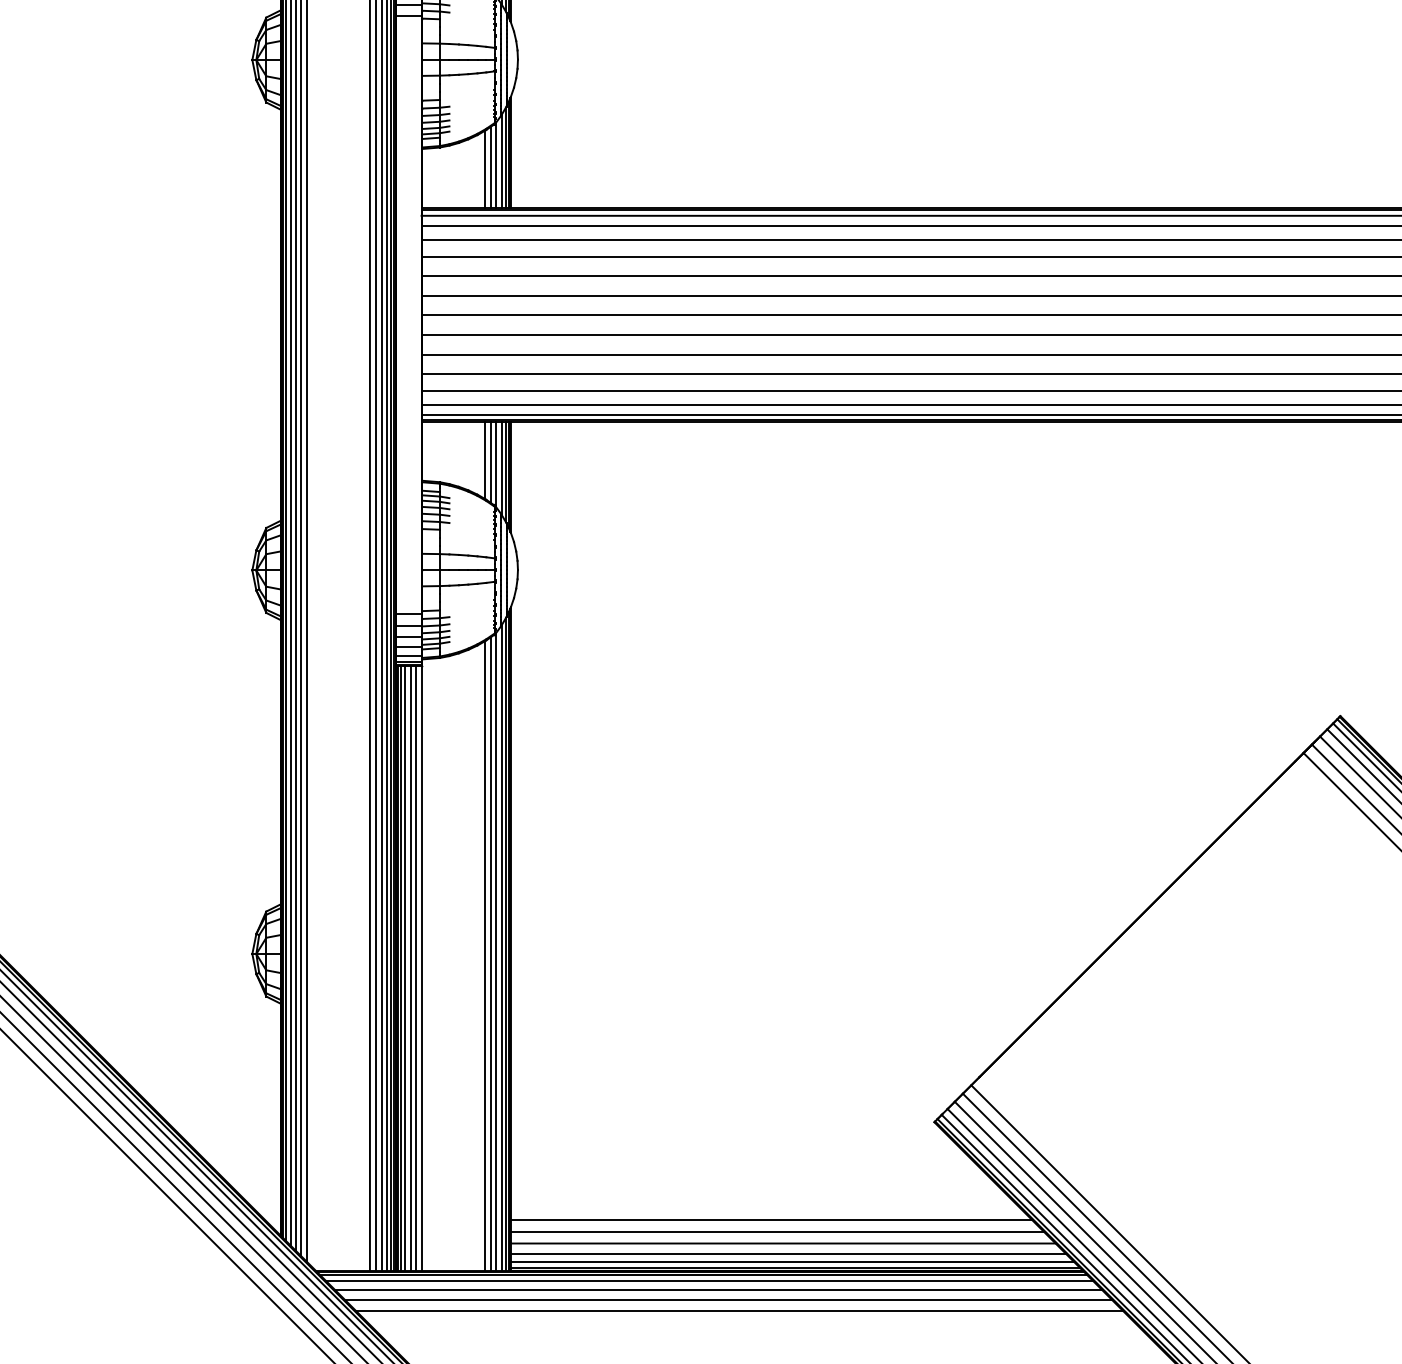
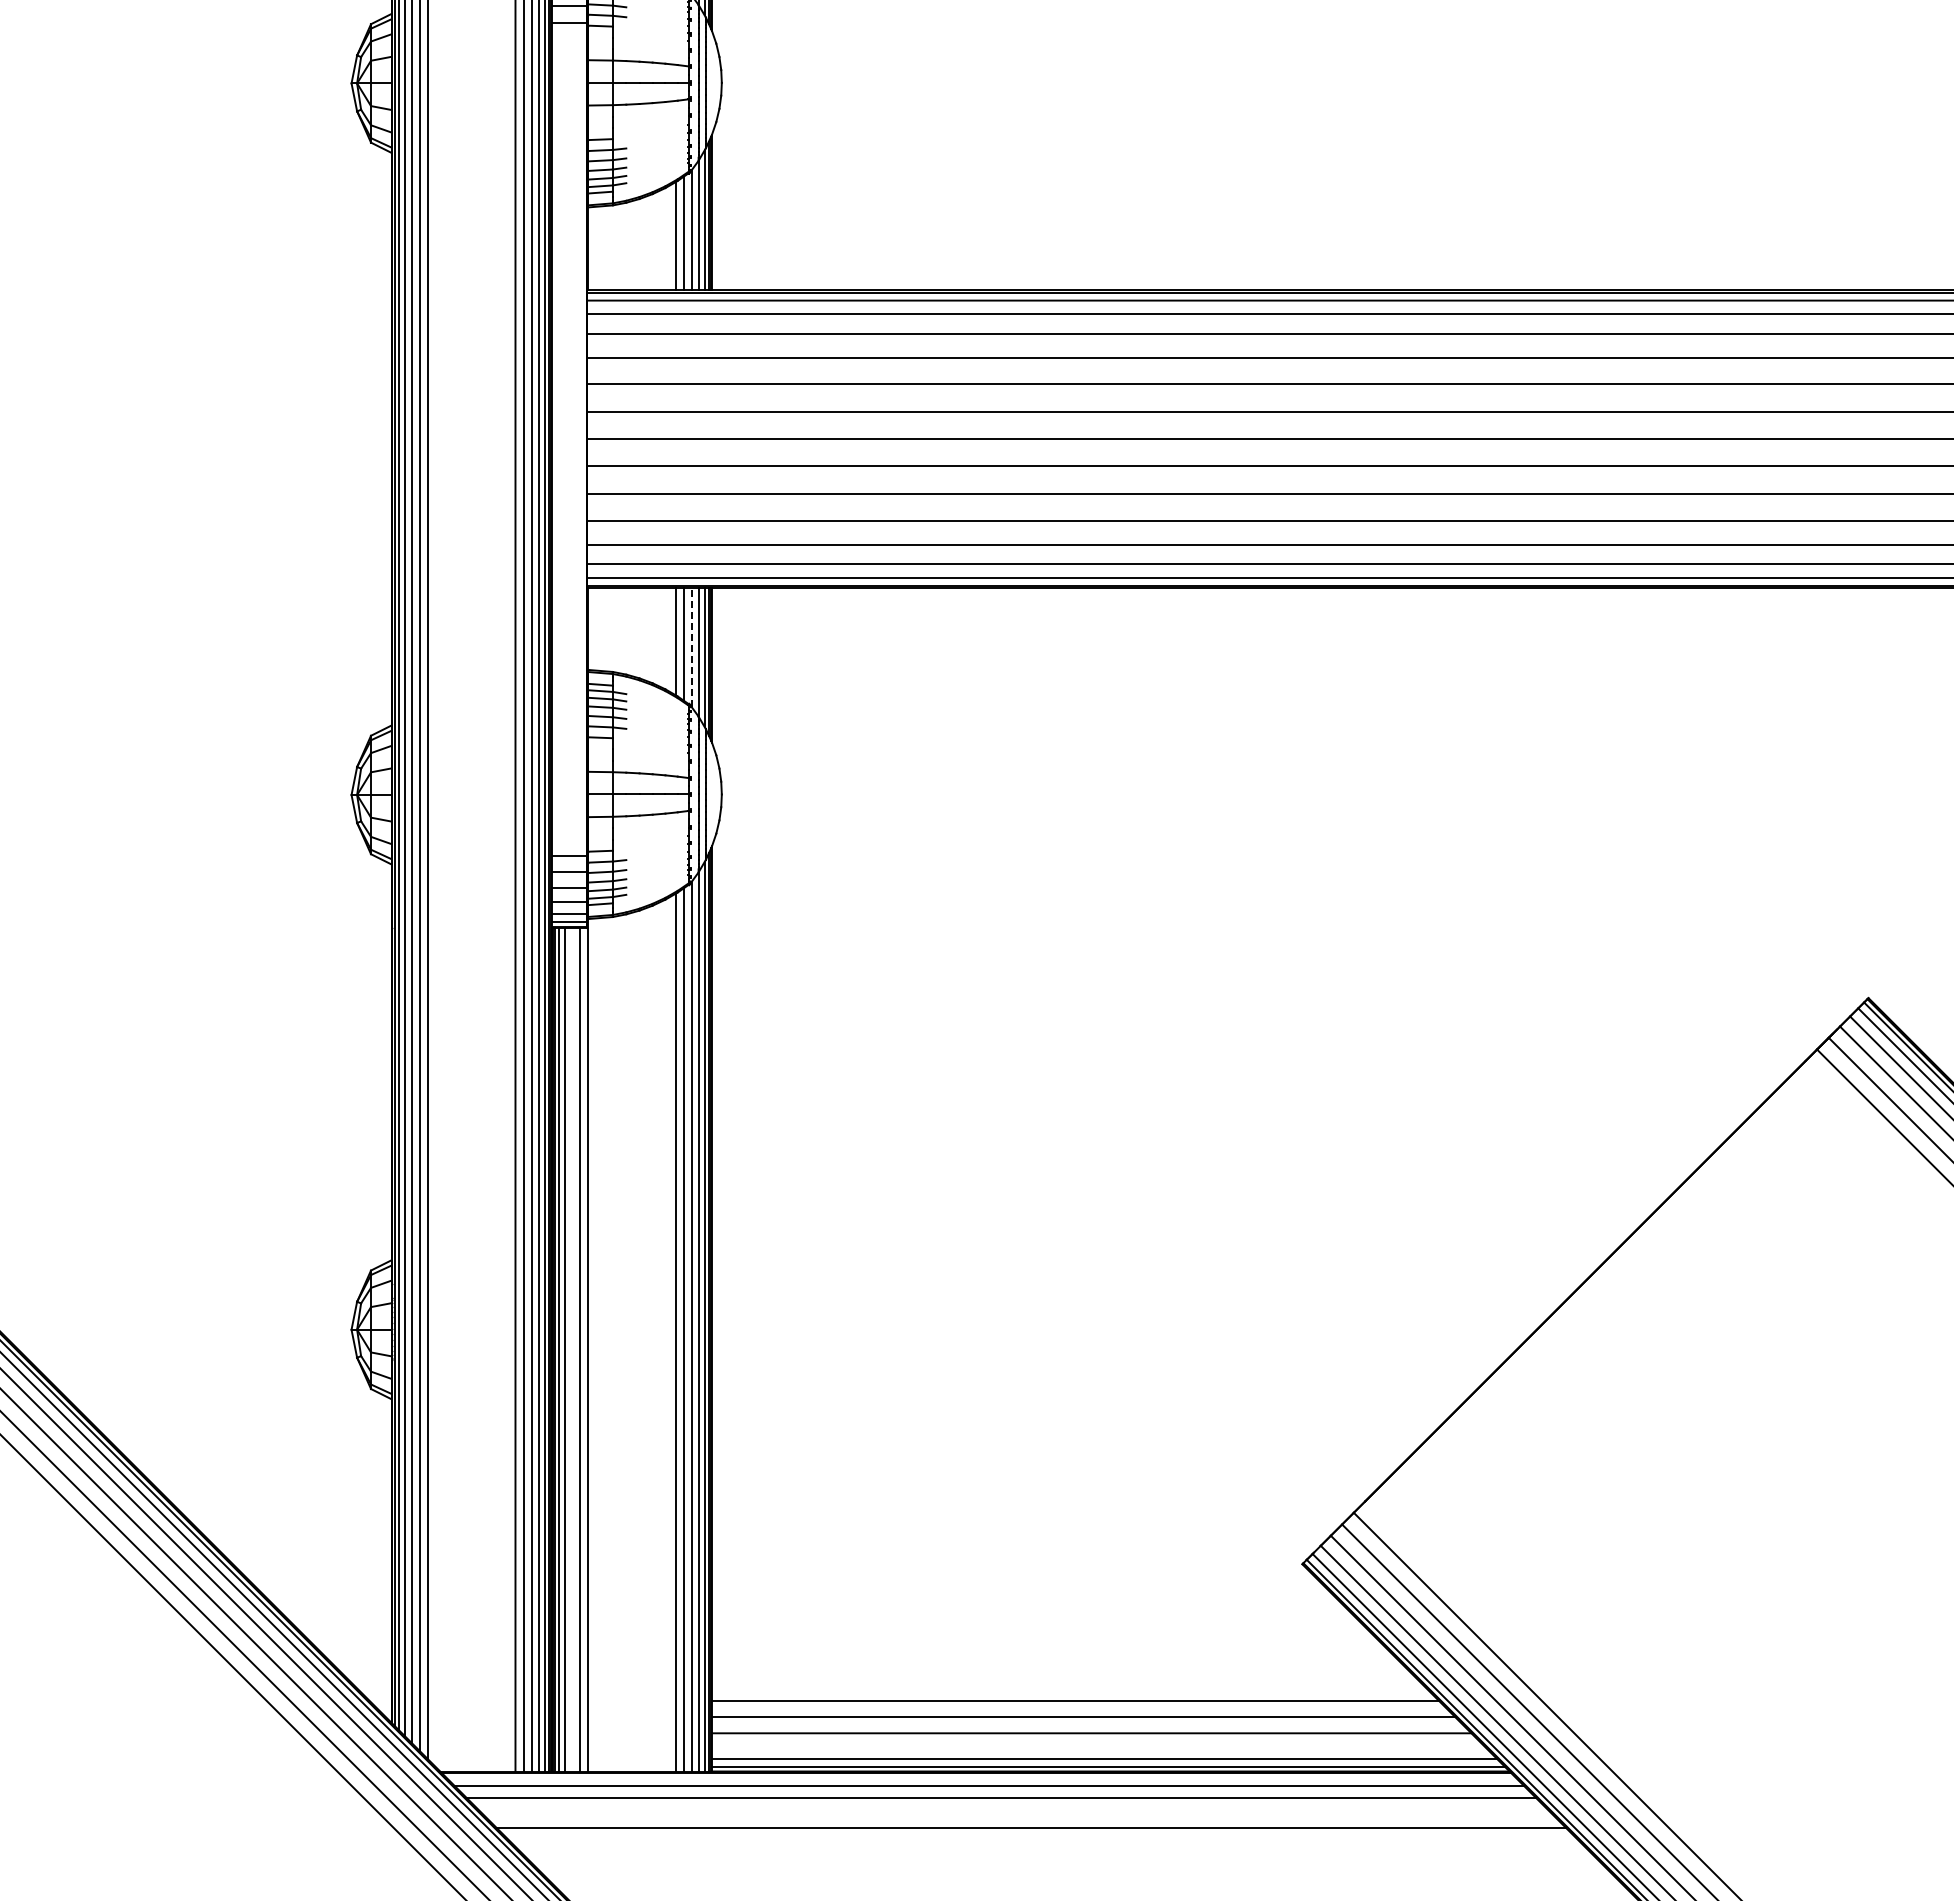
line: (496, 464) -> (691, 647), solid -> dashed
line: (410, 968) -> (572, 1349), removed
line: (788, 1253) -> (1098, 1747), removed
line: (704, 1275) -> (981, 1777), removed
line: (728, 1299) -> (1015, 1811), removed

